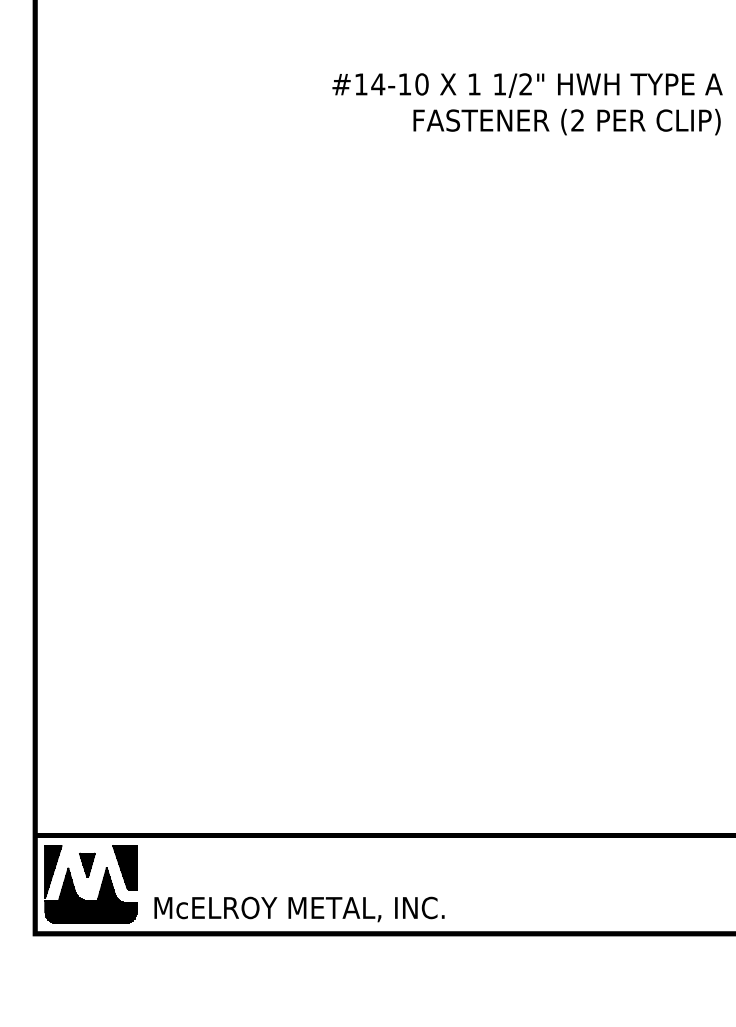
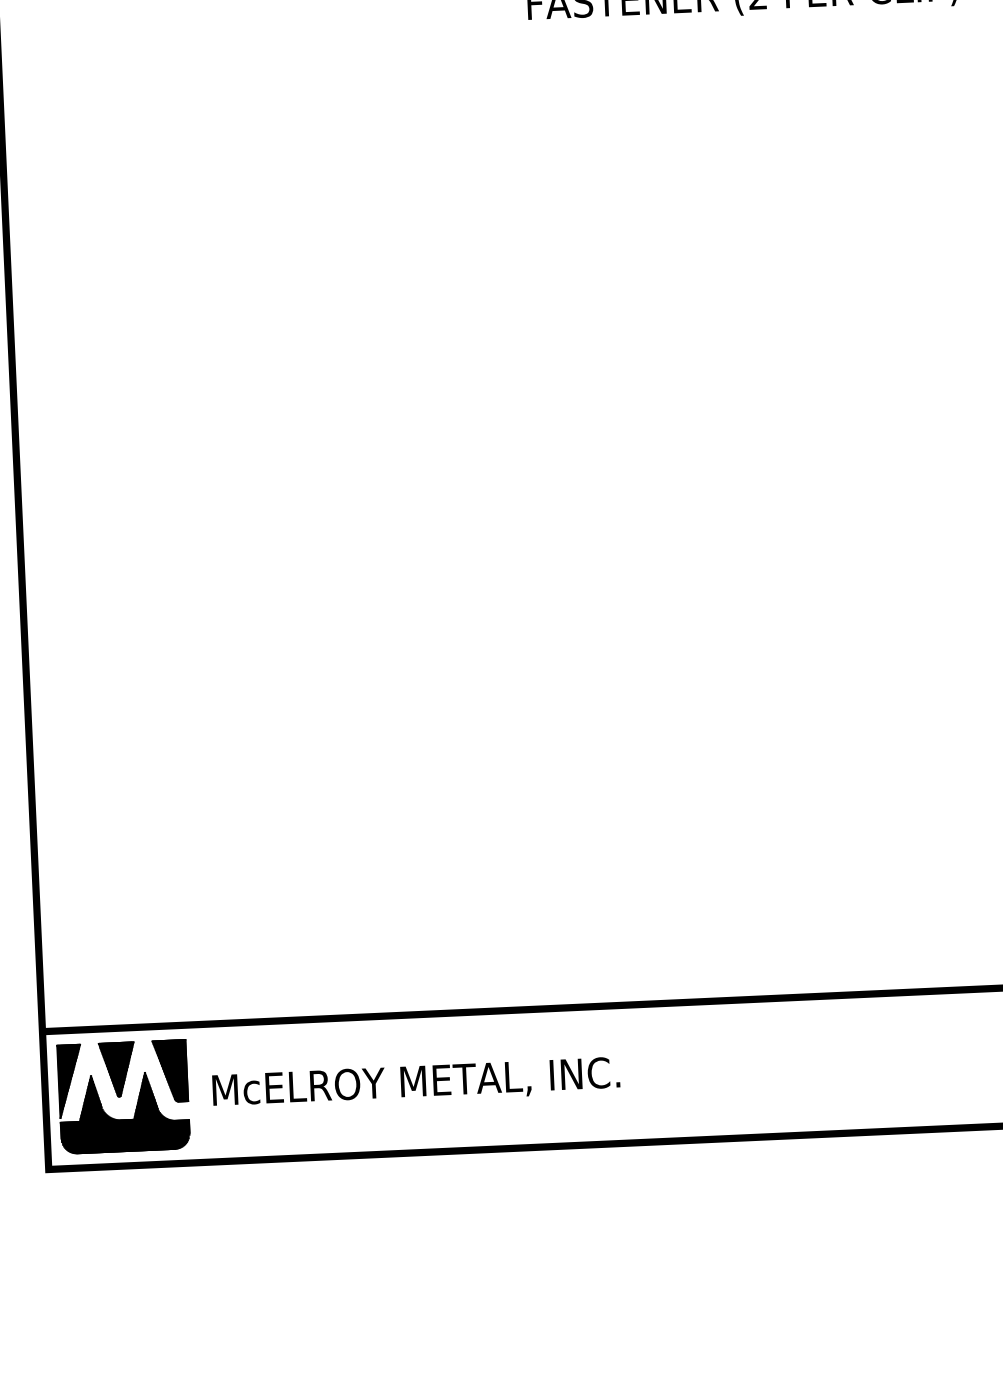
part: (87, 865) -> (117, 1070), size x1.67
text: (299, 909) -> (416, 1083), moved

